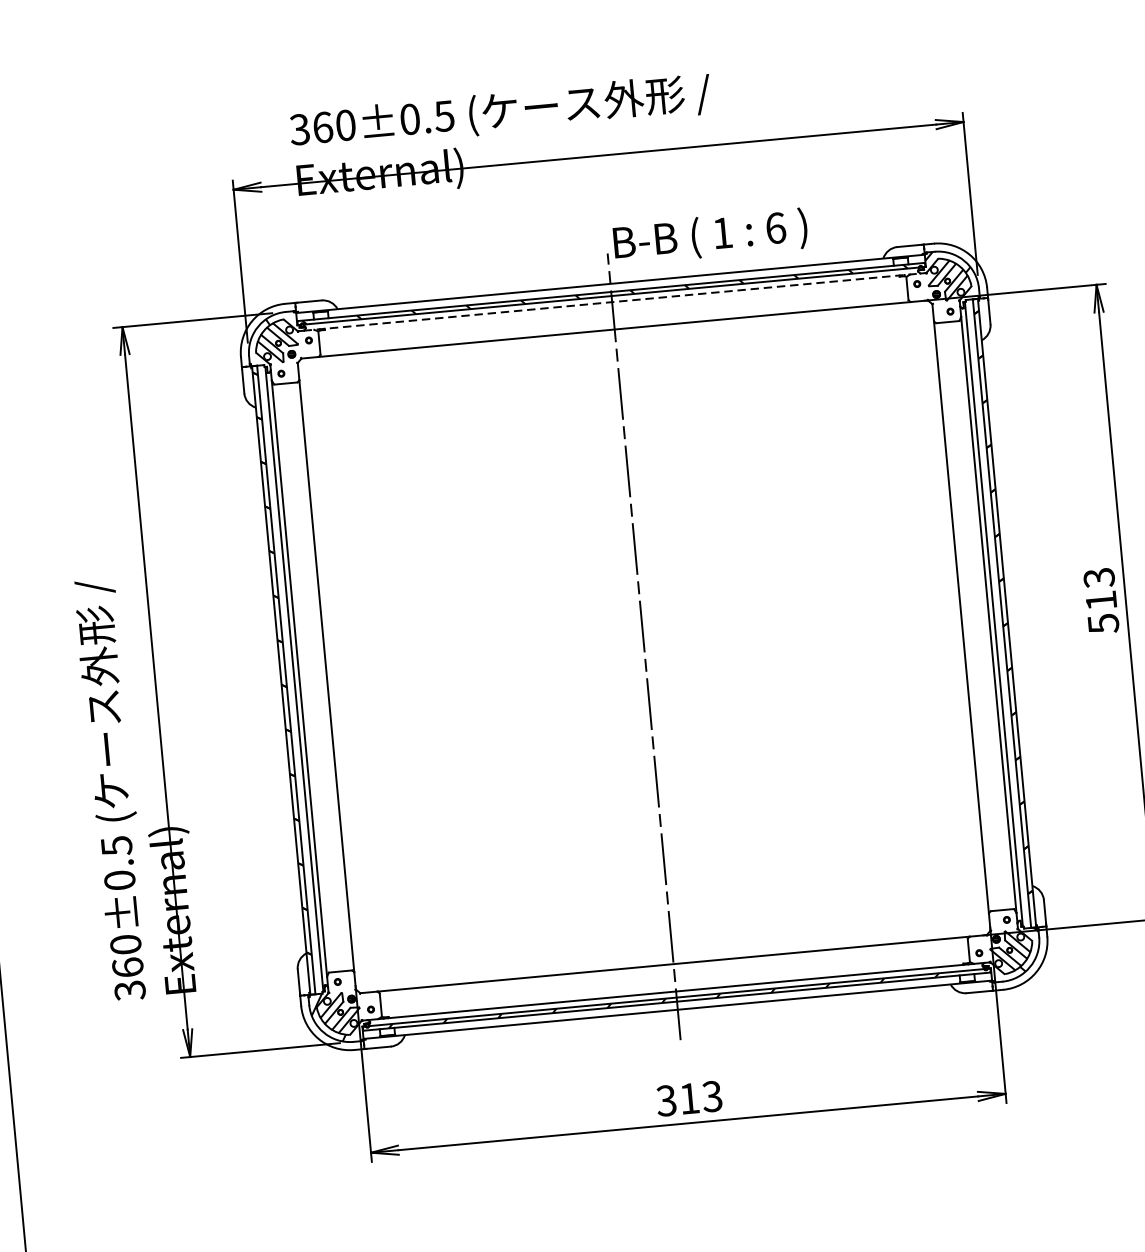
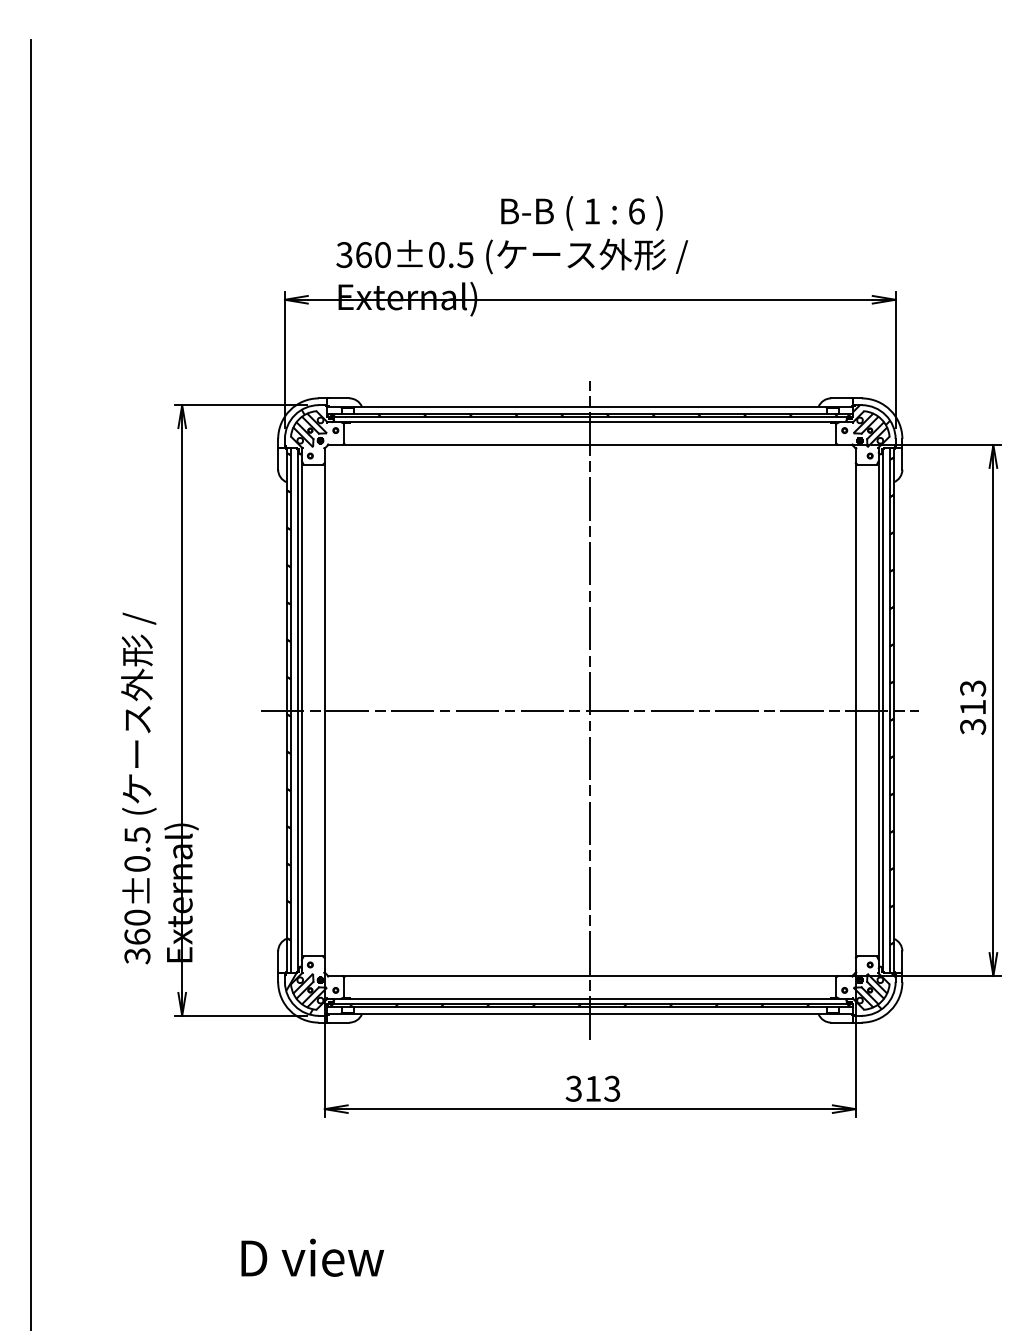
text: (710, 236) -> (581, 213), moved
line: (612, 302) -> (590, 422), dashed -> solid
text: (1102, 623) -> (972, 726), 513 -> 313
line: (644, 646) -> (590, 710), added

